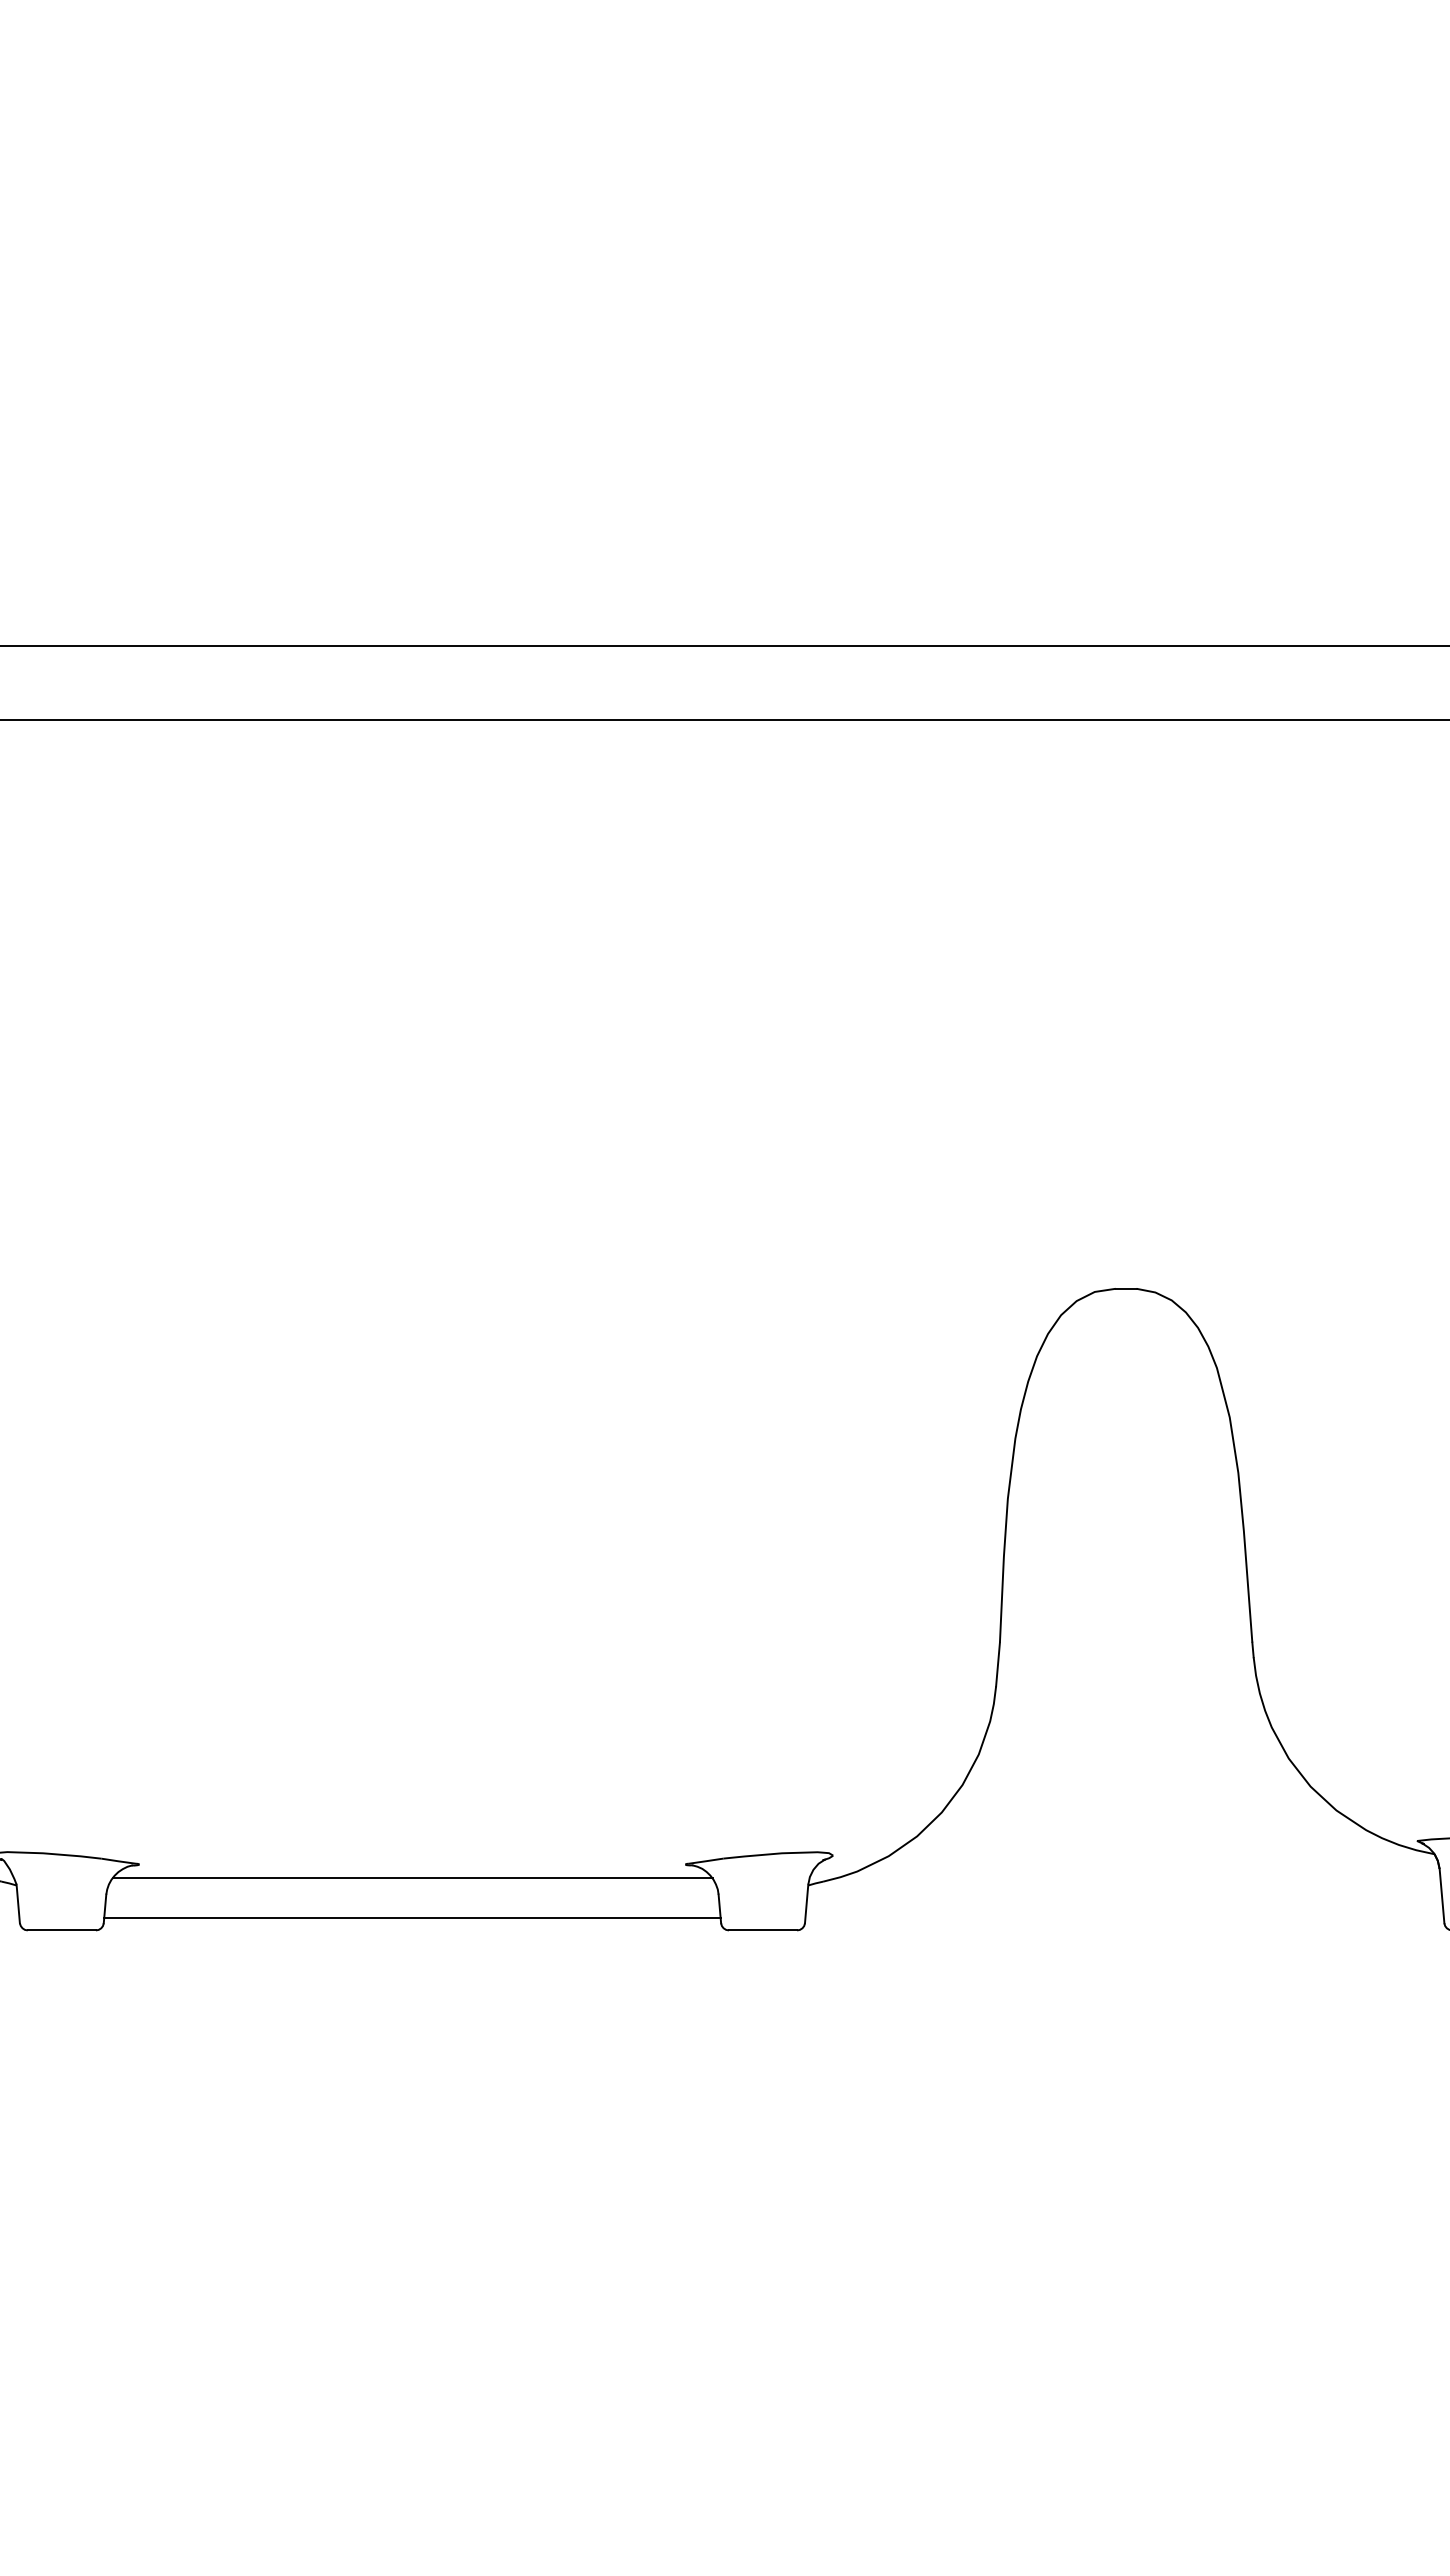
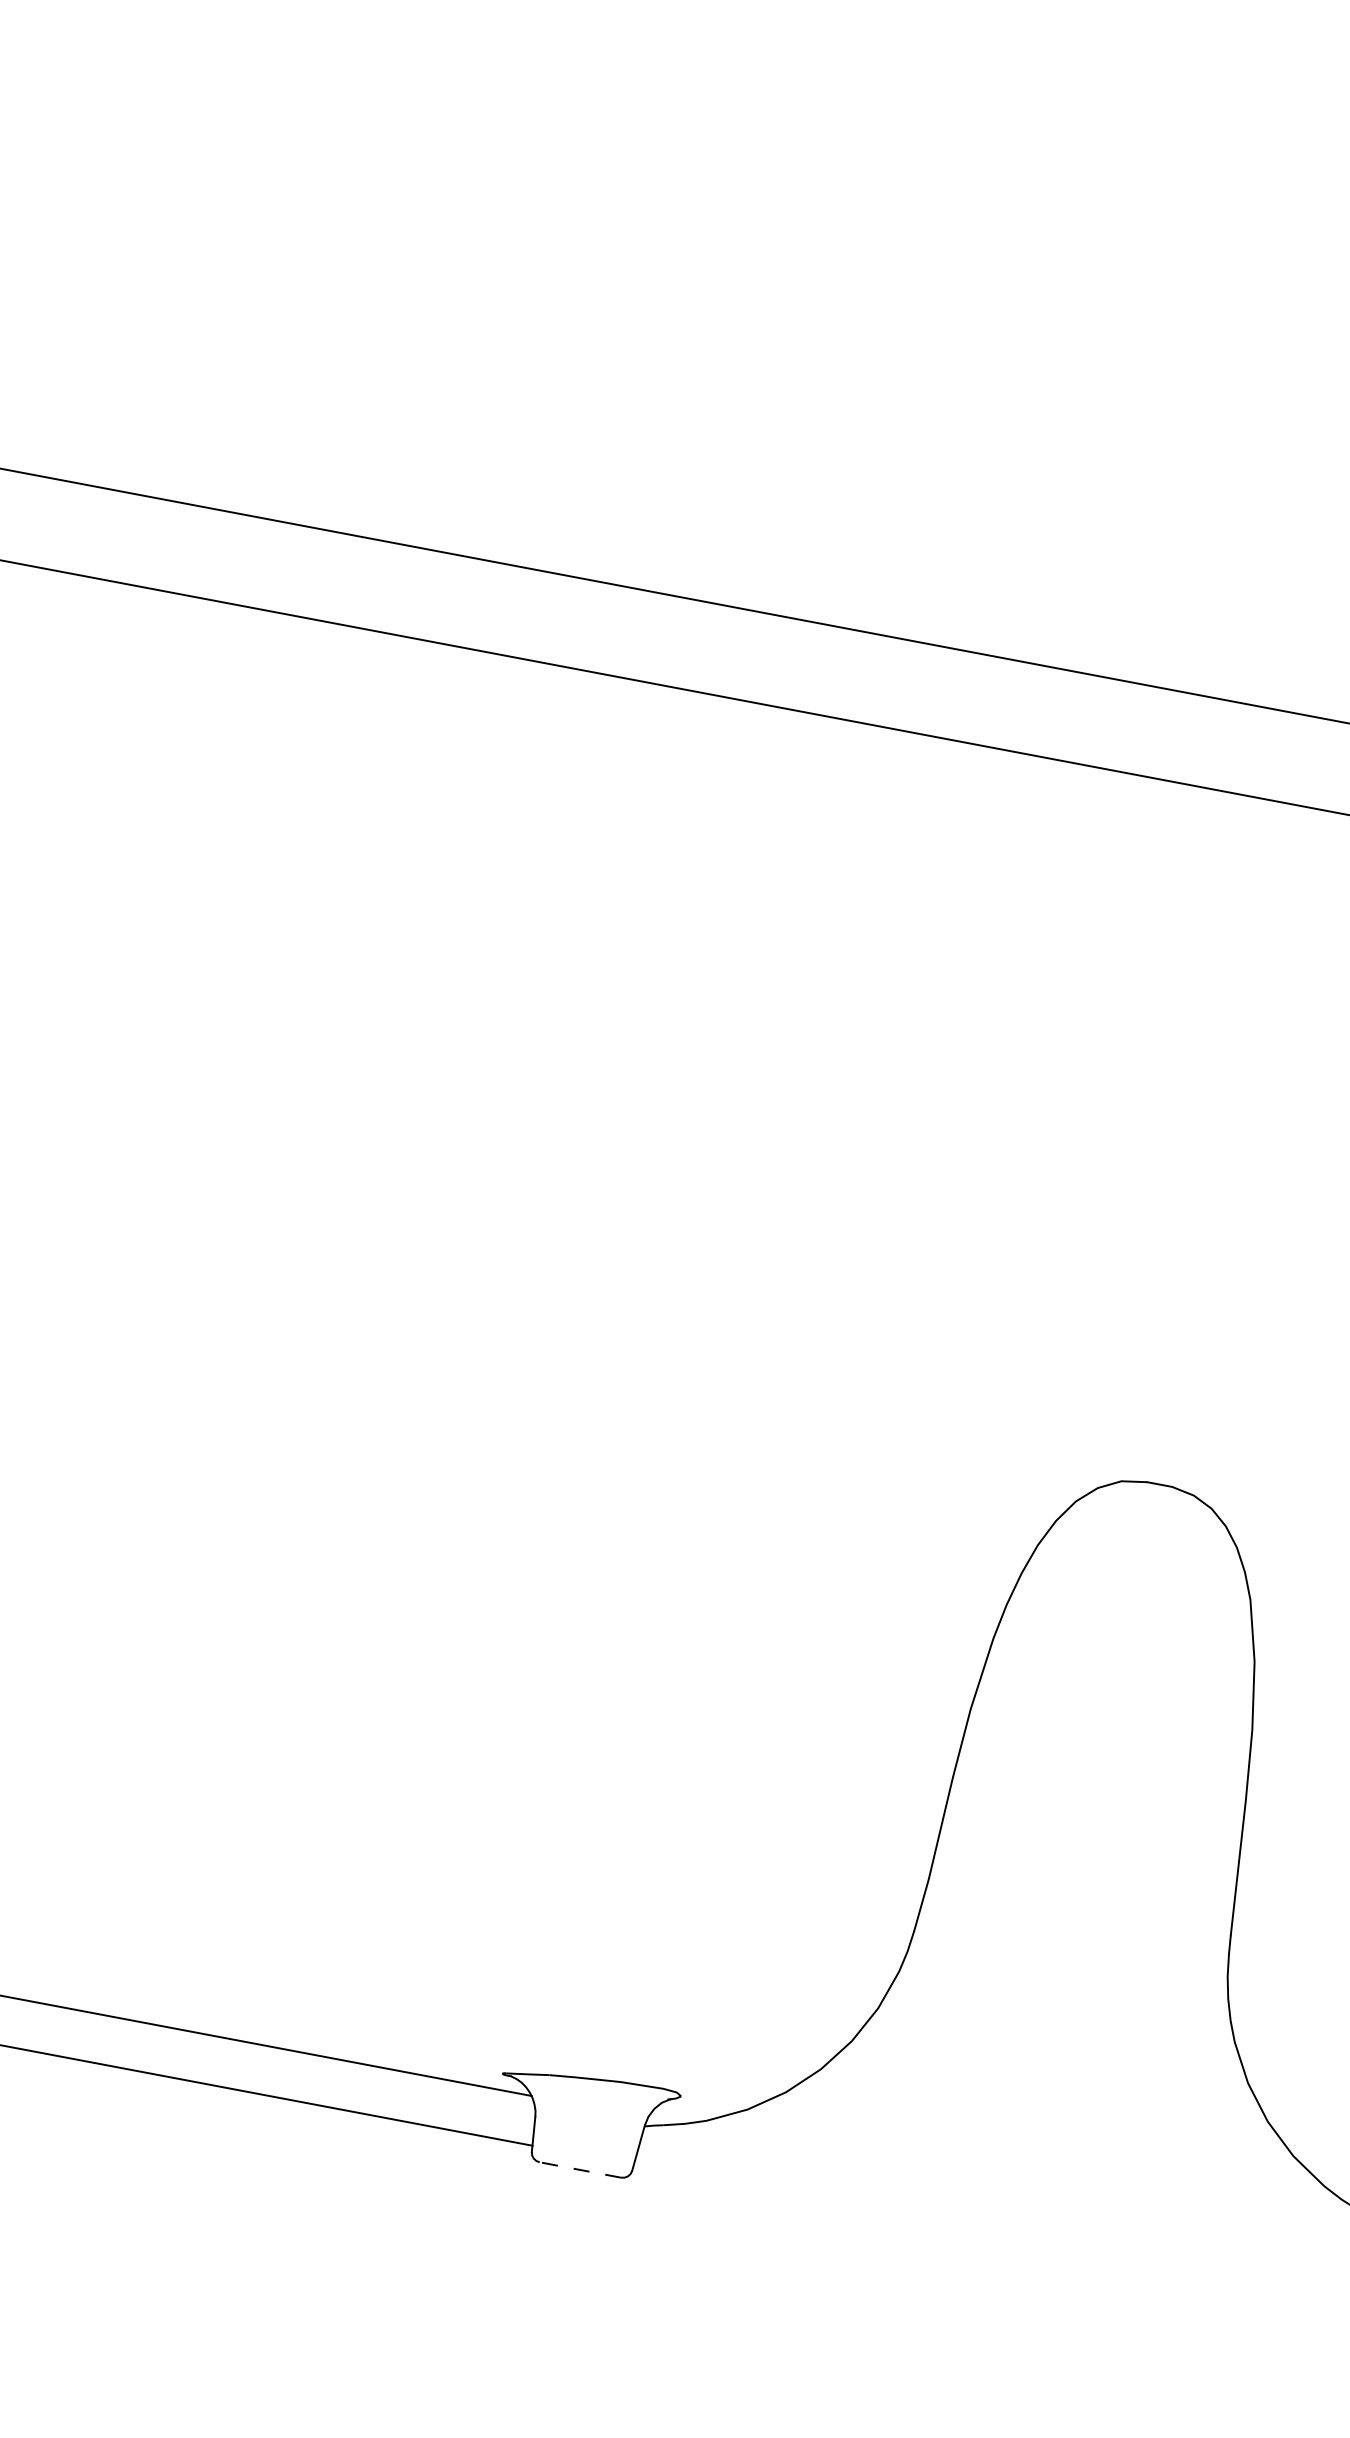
line: (762, 1930) -> (579, 2169), solid -> dashed

